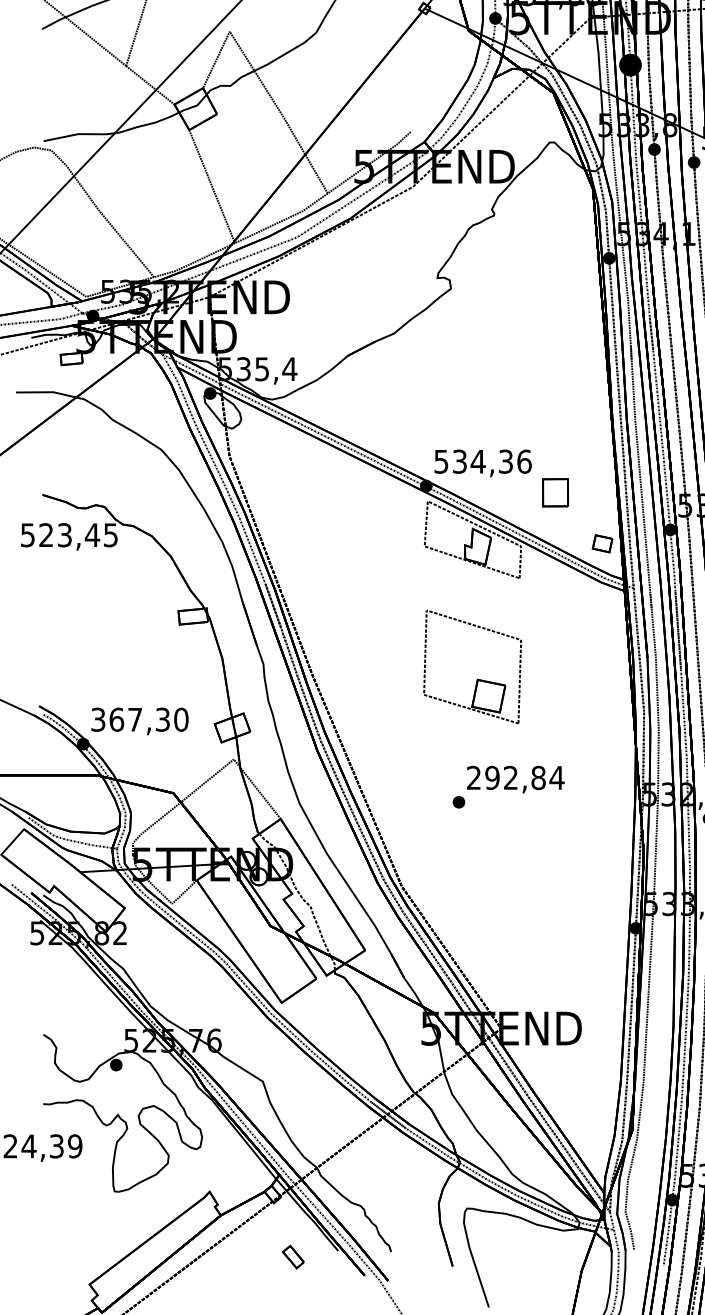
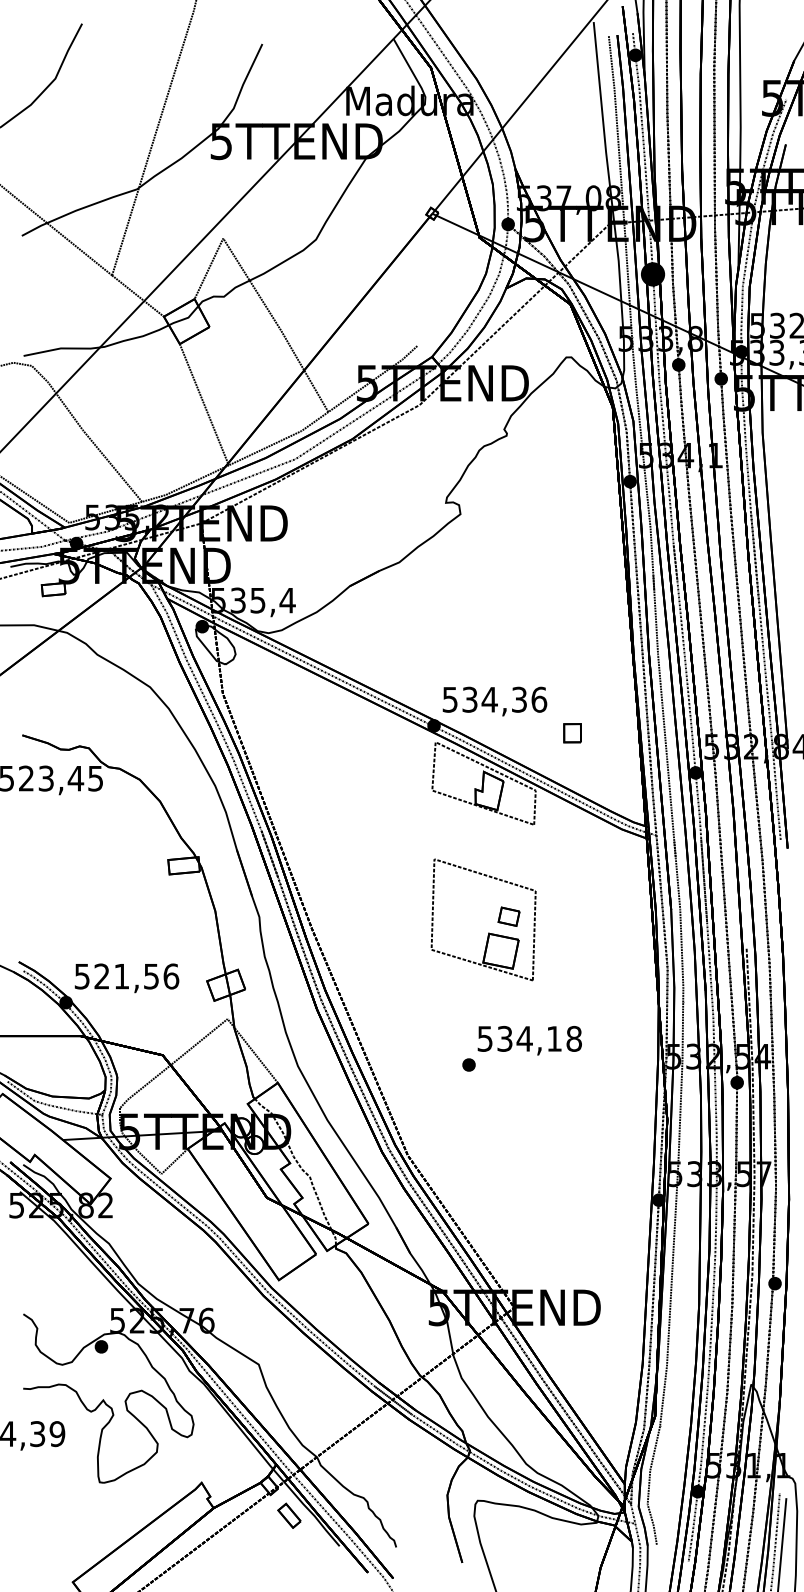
part: (555, 493) -> (572, 733), size x0.62
part: (602, 543) -> (508, 916), moved
text: (140, 719) -> (127, 976), 367,30 -> 521,56
text: (515, 777) -> (529, 1038), 292,84 -> 534,18
part: (293, 1256) -> (289, 1515), moved

